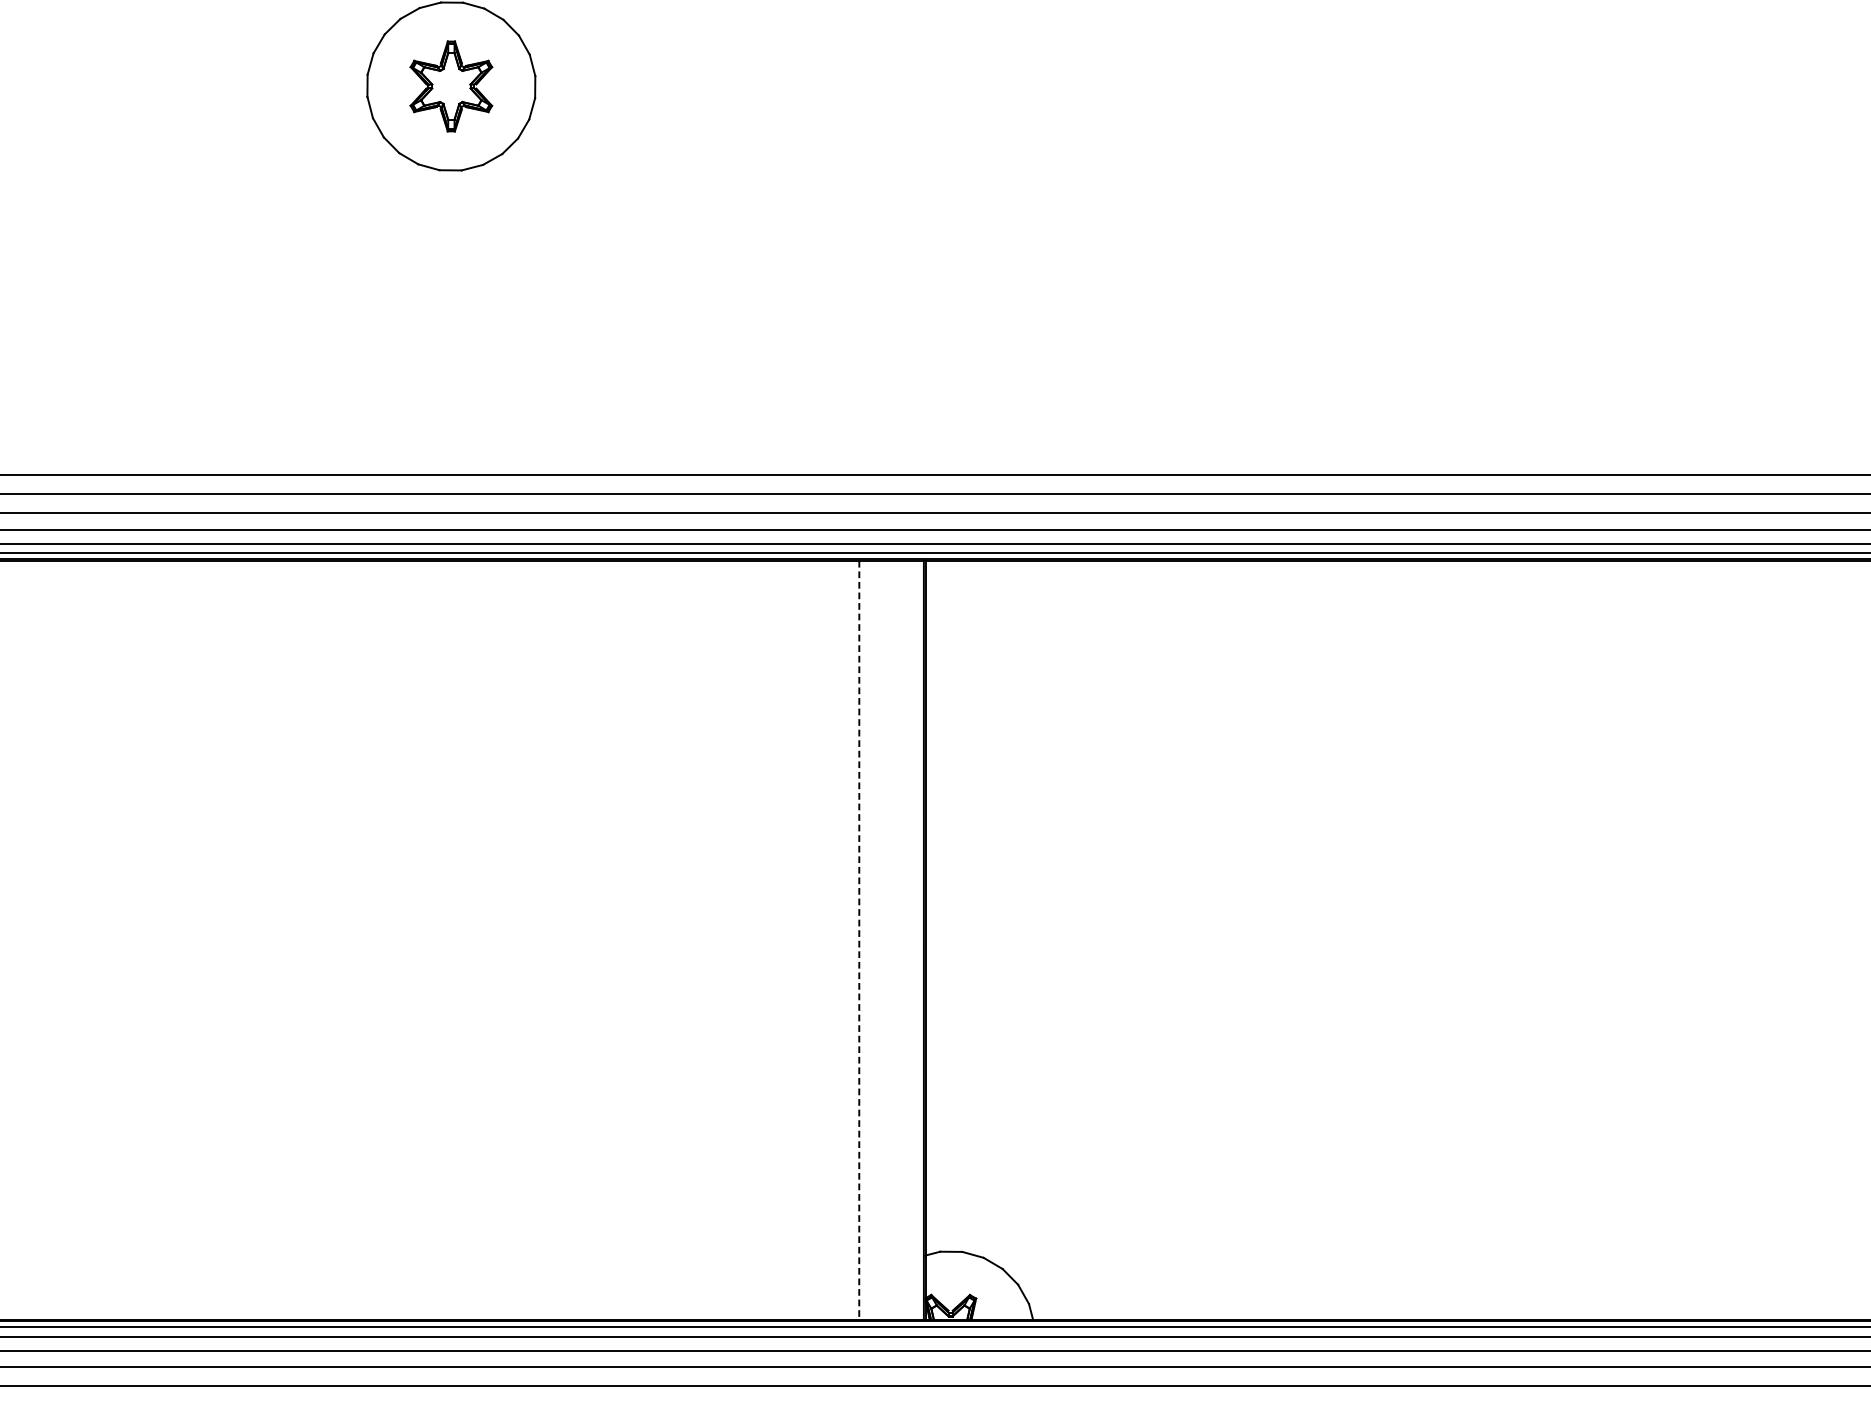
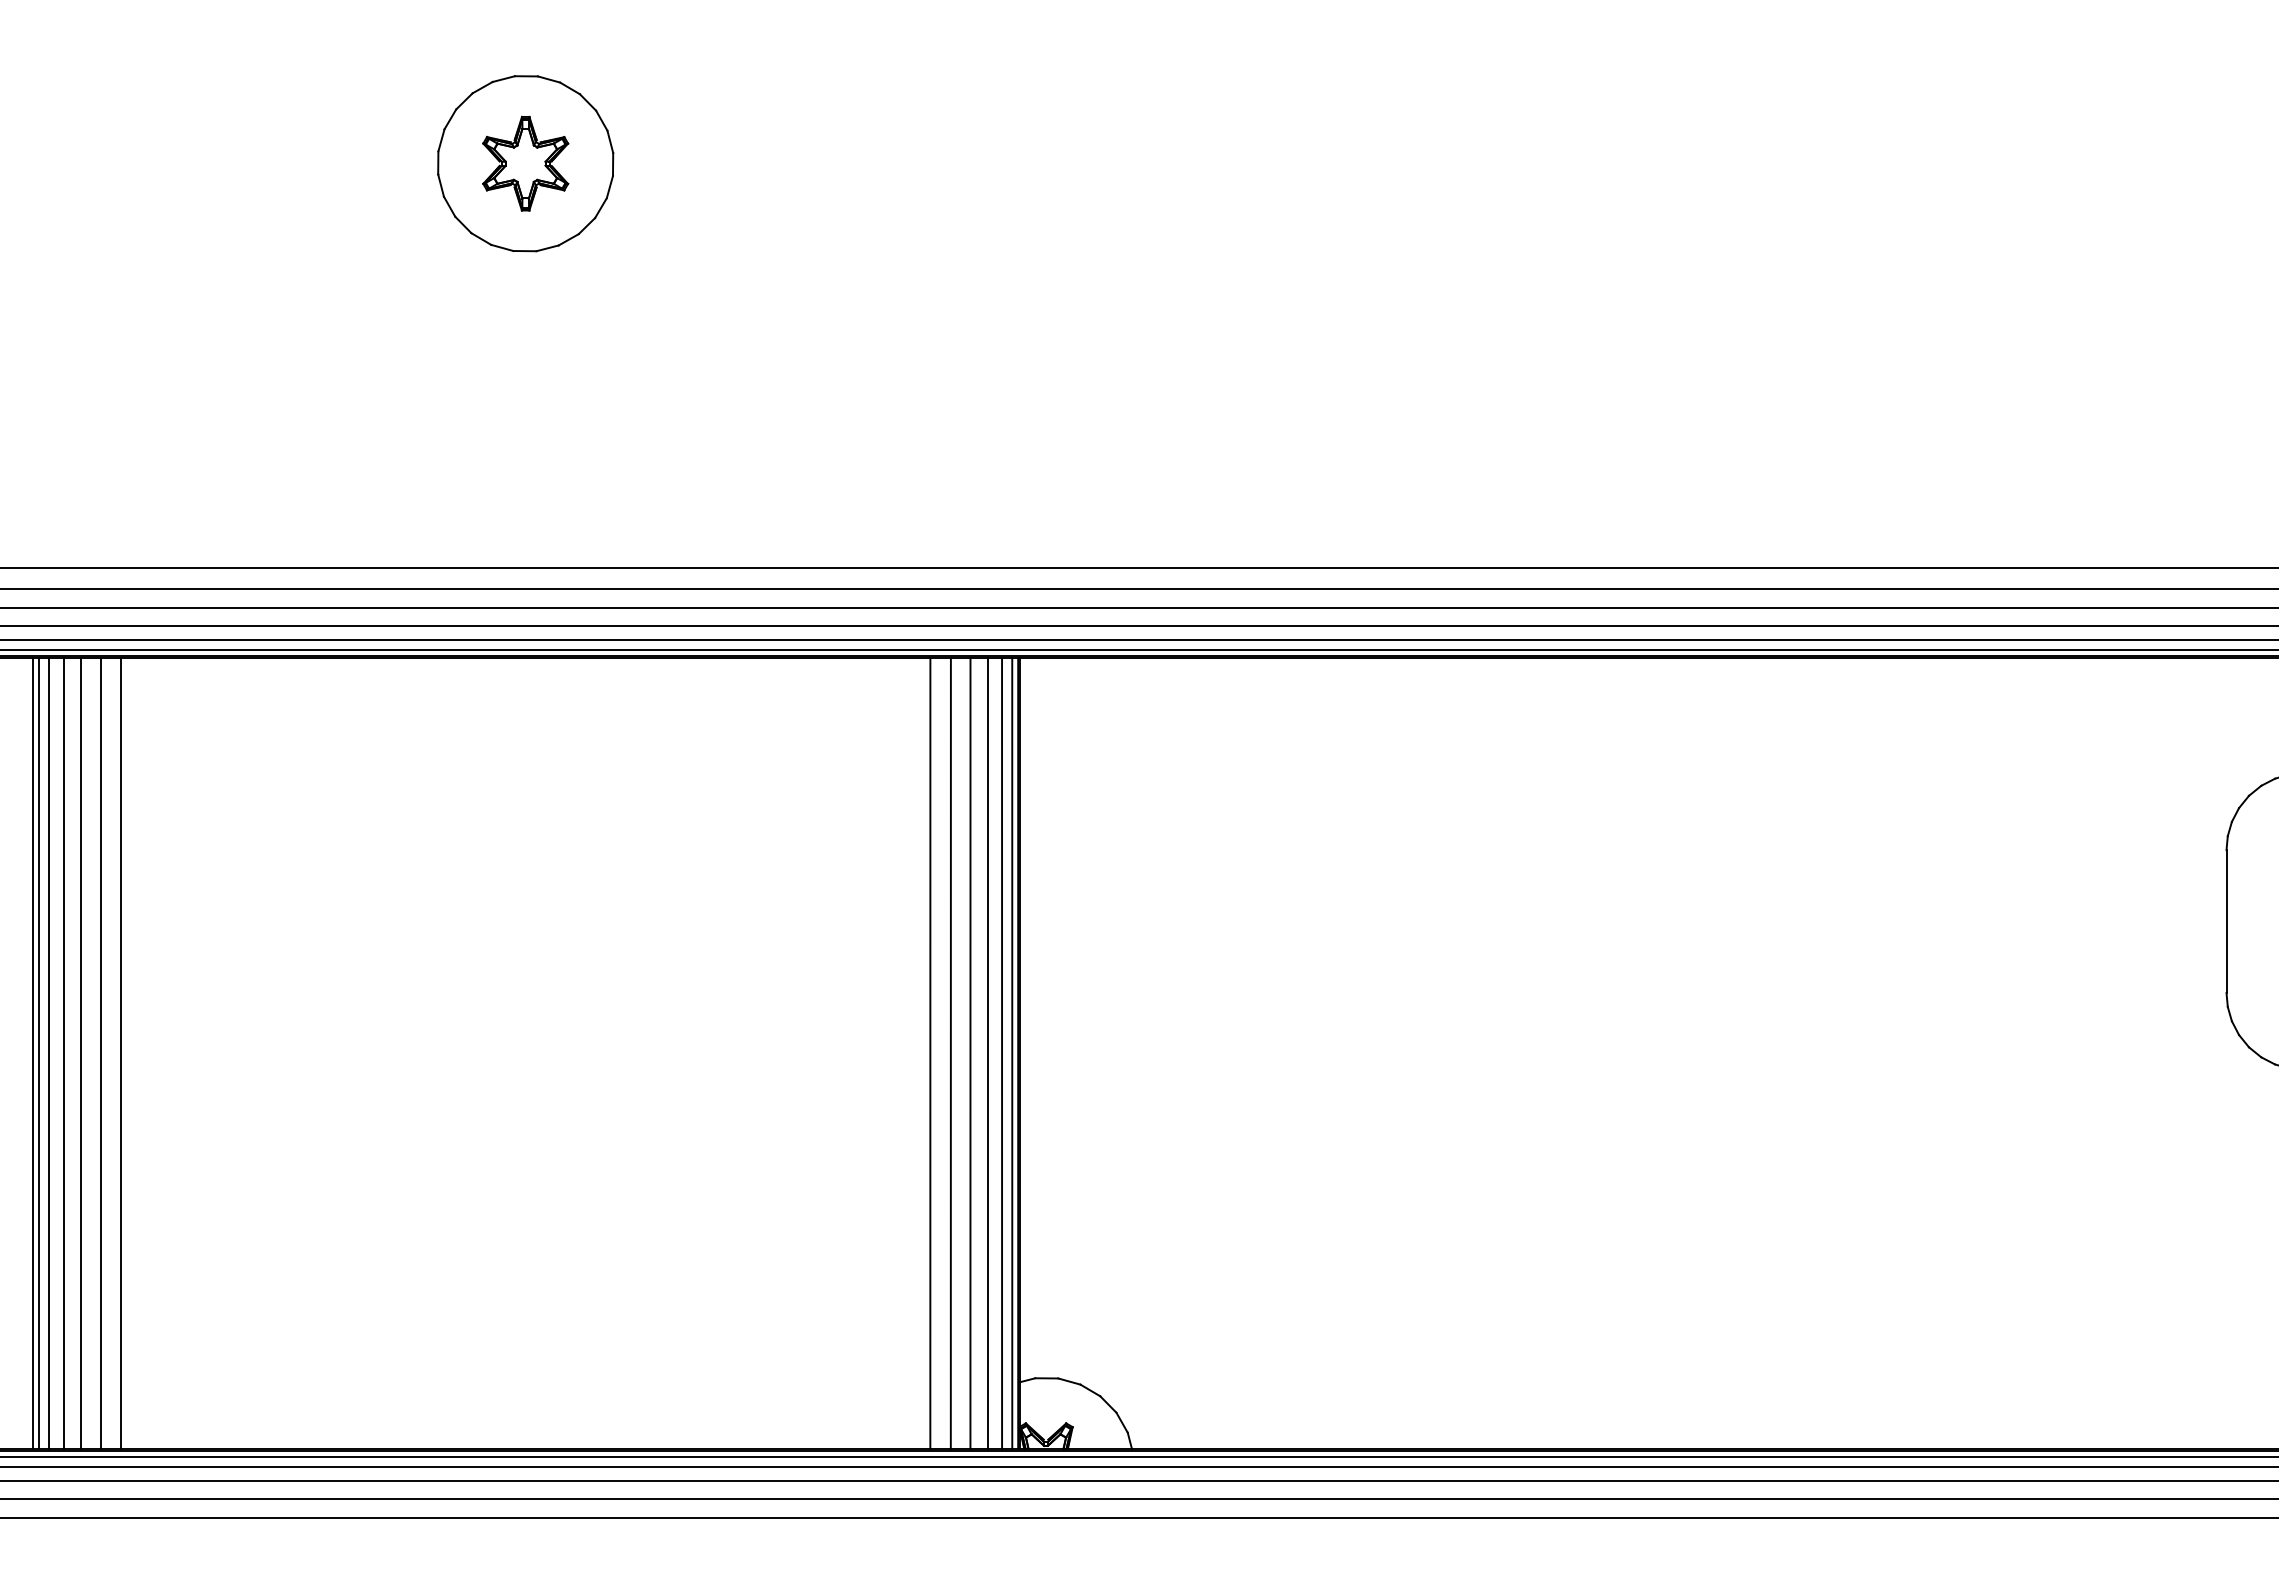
line: (7, 940) -> (63, 1053), added
line: (25, 940) -> (81, 1053), added
line: (43, 940) -> (100, 1053), added
line: (63, 940) -> (121, 1053), added
line: (839, 940) -> (930, 1053), added
line: (878, 940) -> (970, 1053), added
line: (894, 940) -> (987, 1053), added
line: (908, 940) -> (1002, 1053), added
line: (918, 940) -> (1012, 1053), added
line: (858, 941) -> (950, 1054), dashed -> solid

